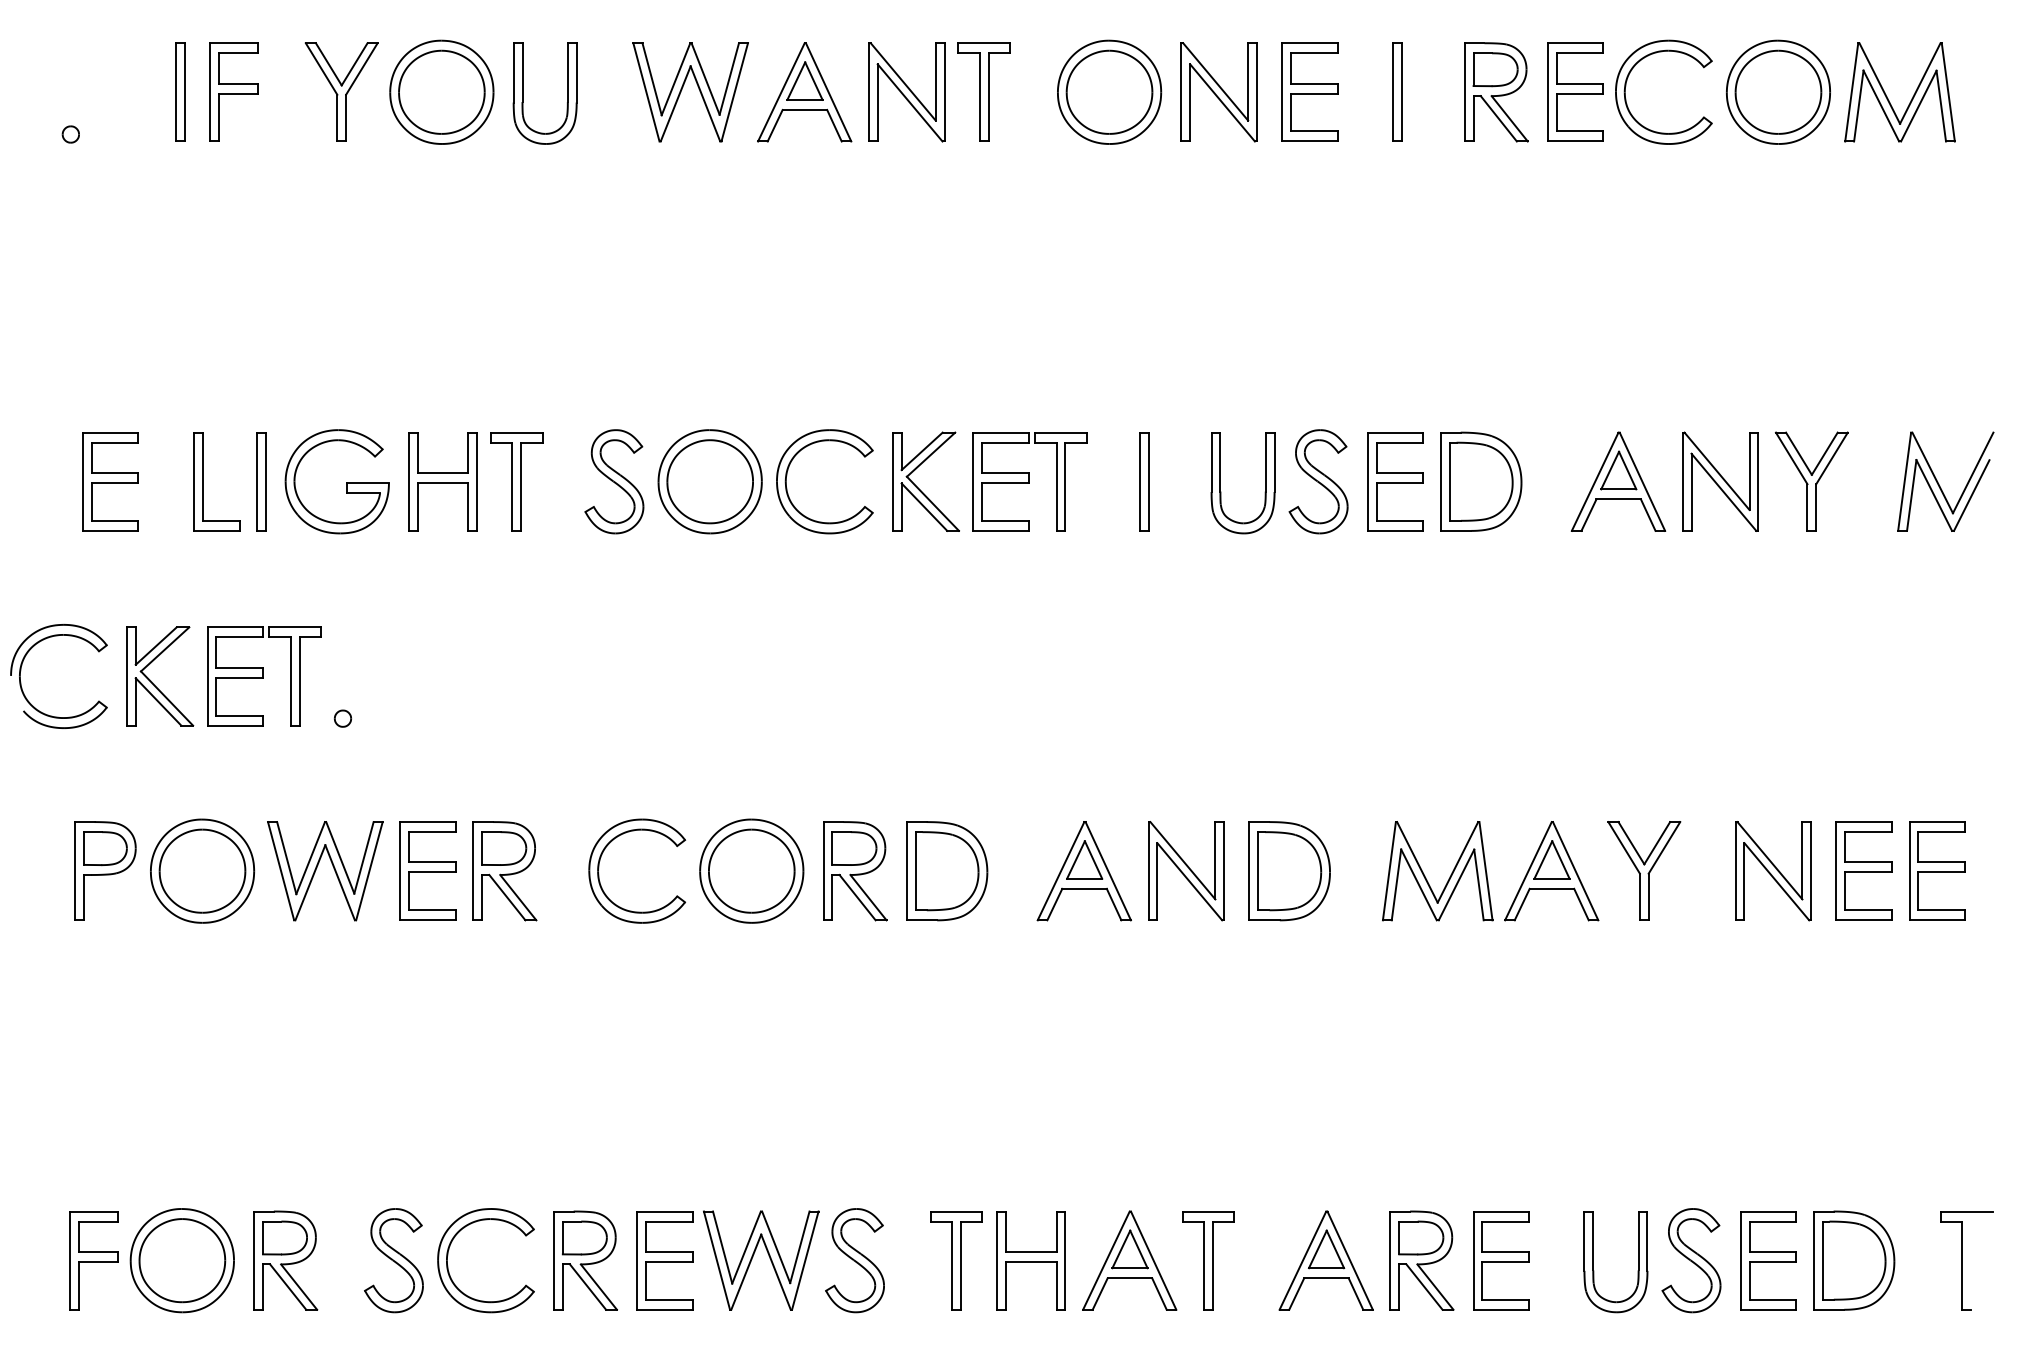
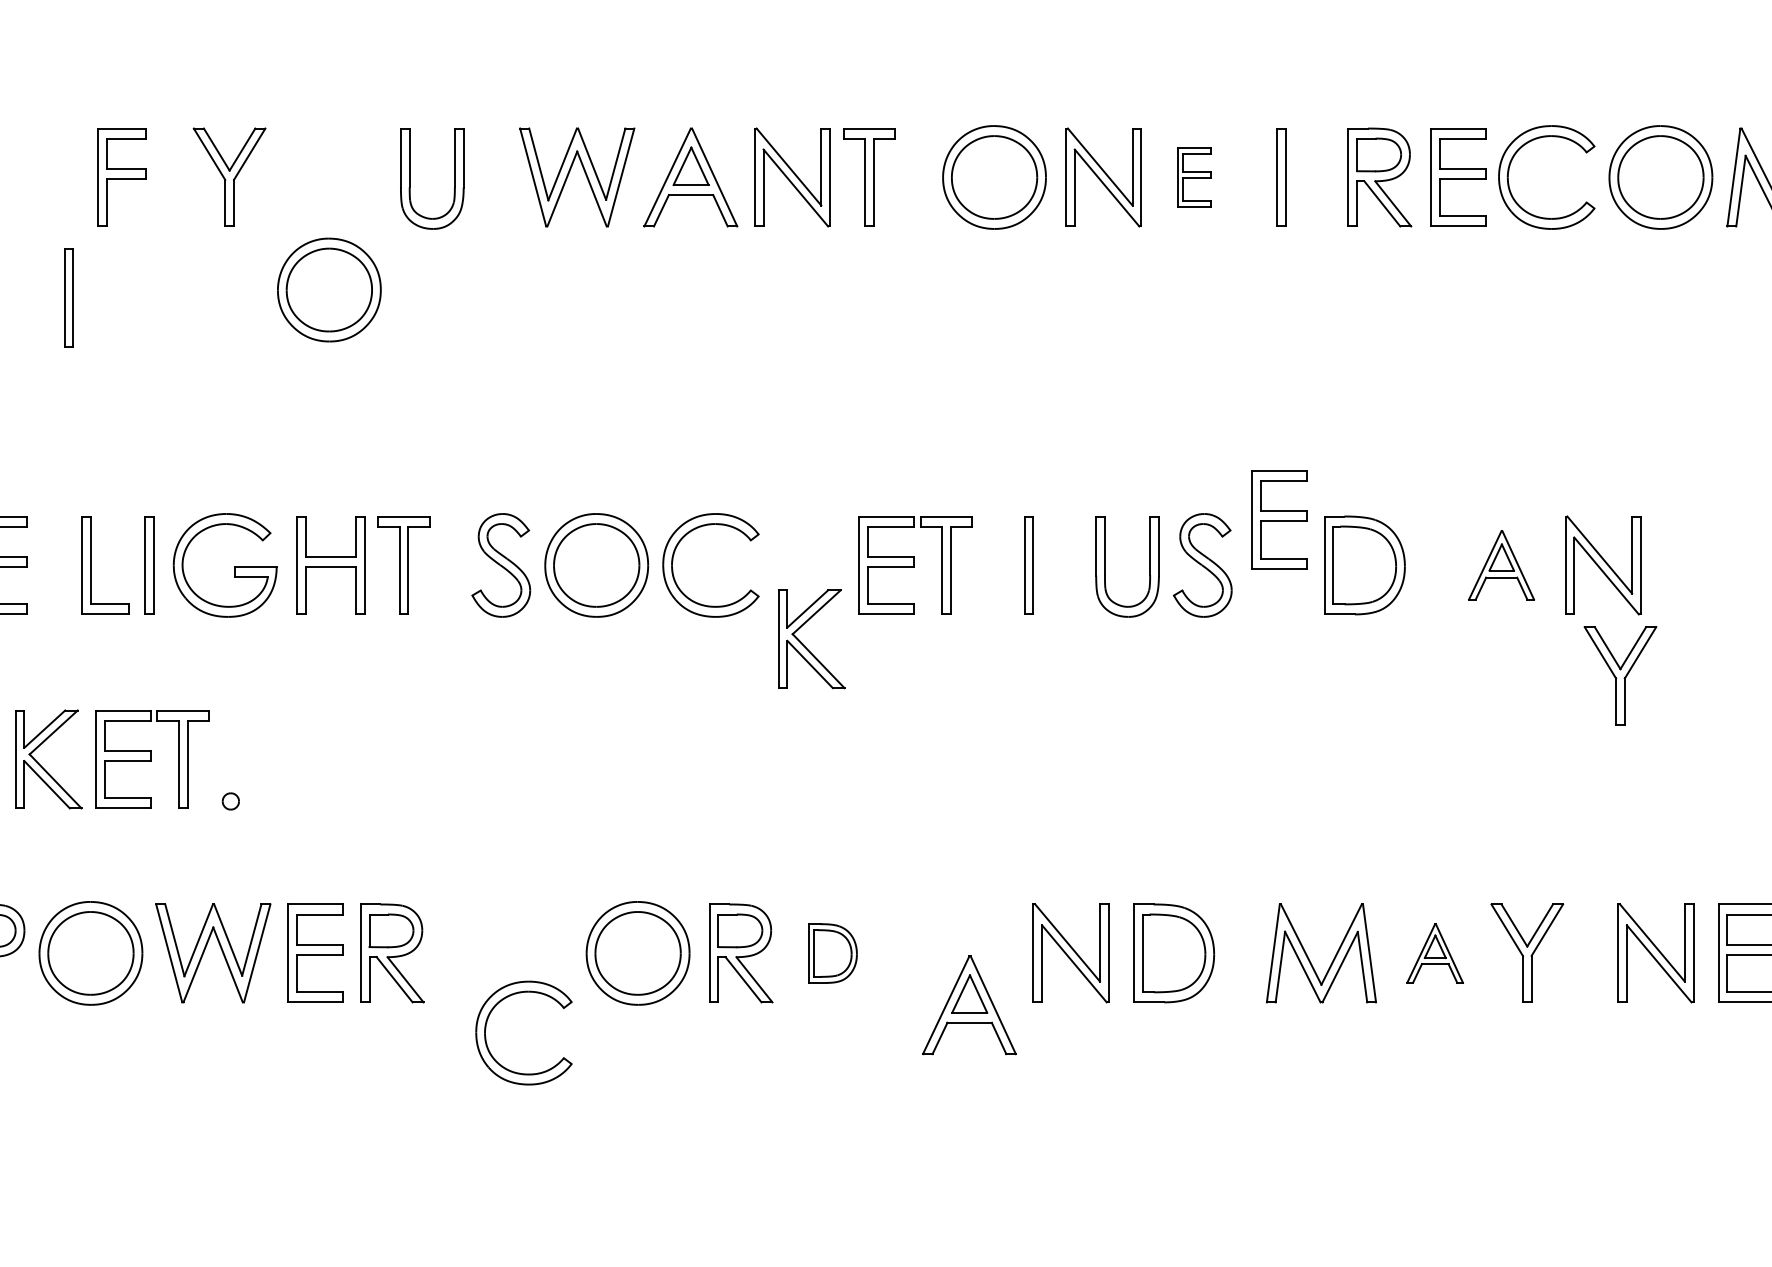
part: (180, 91) -> (69, 297), moved
part: (441, 91) -> (329, 289), moved
part: (1309, 91) -> (1193, 176), size x0.6
part: (1395, 481) -> (1279, 519), moved
part: (1618, 481) -> (1501, 565), size x0.7
part: (1811, 481) -> (1620, 675), moved
part: (918, 487) -> (804, 644), moved
part: (599, 868) -> (486, 1030), moved
part: (947, 871) -> (833, 953), size x0.6
part: (1083, 871) -> (968, 1005), moved
part: (1551, 871) -> (1434, 953), size x0.6

